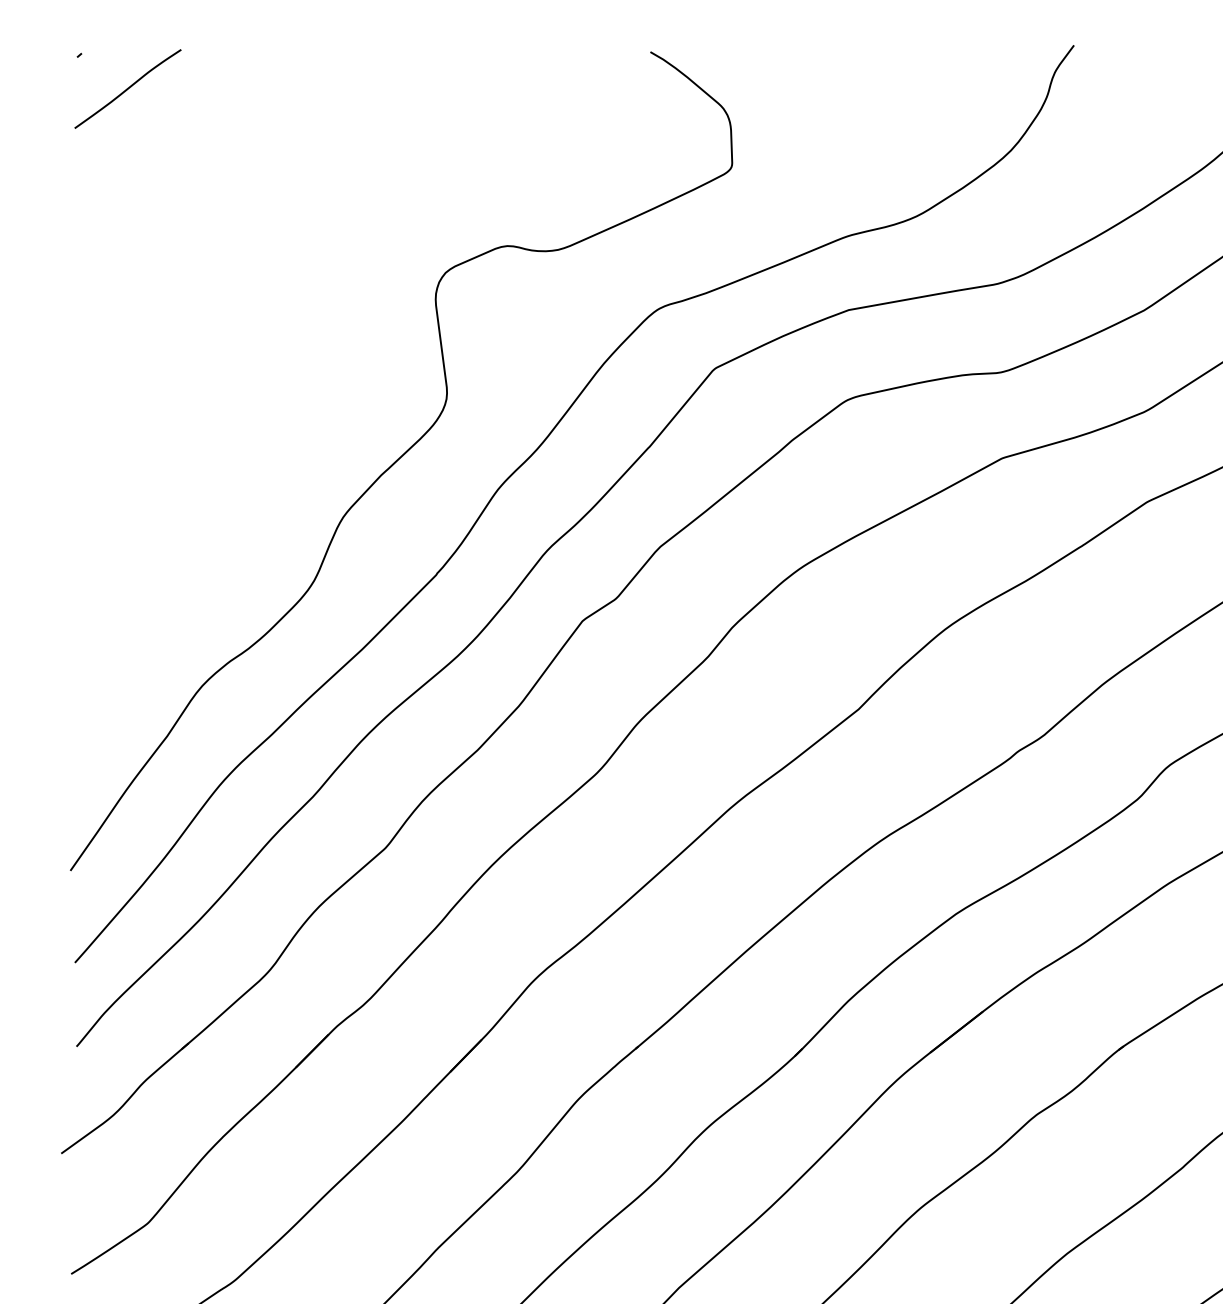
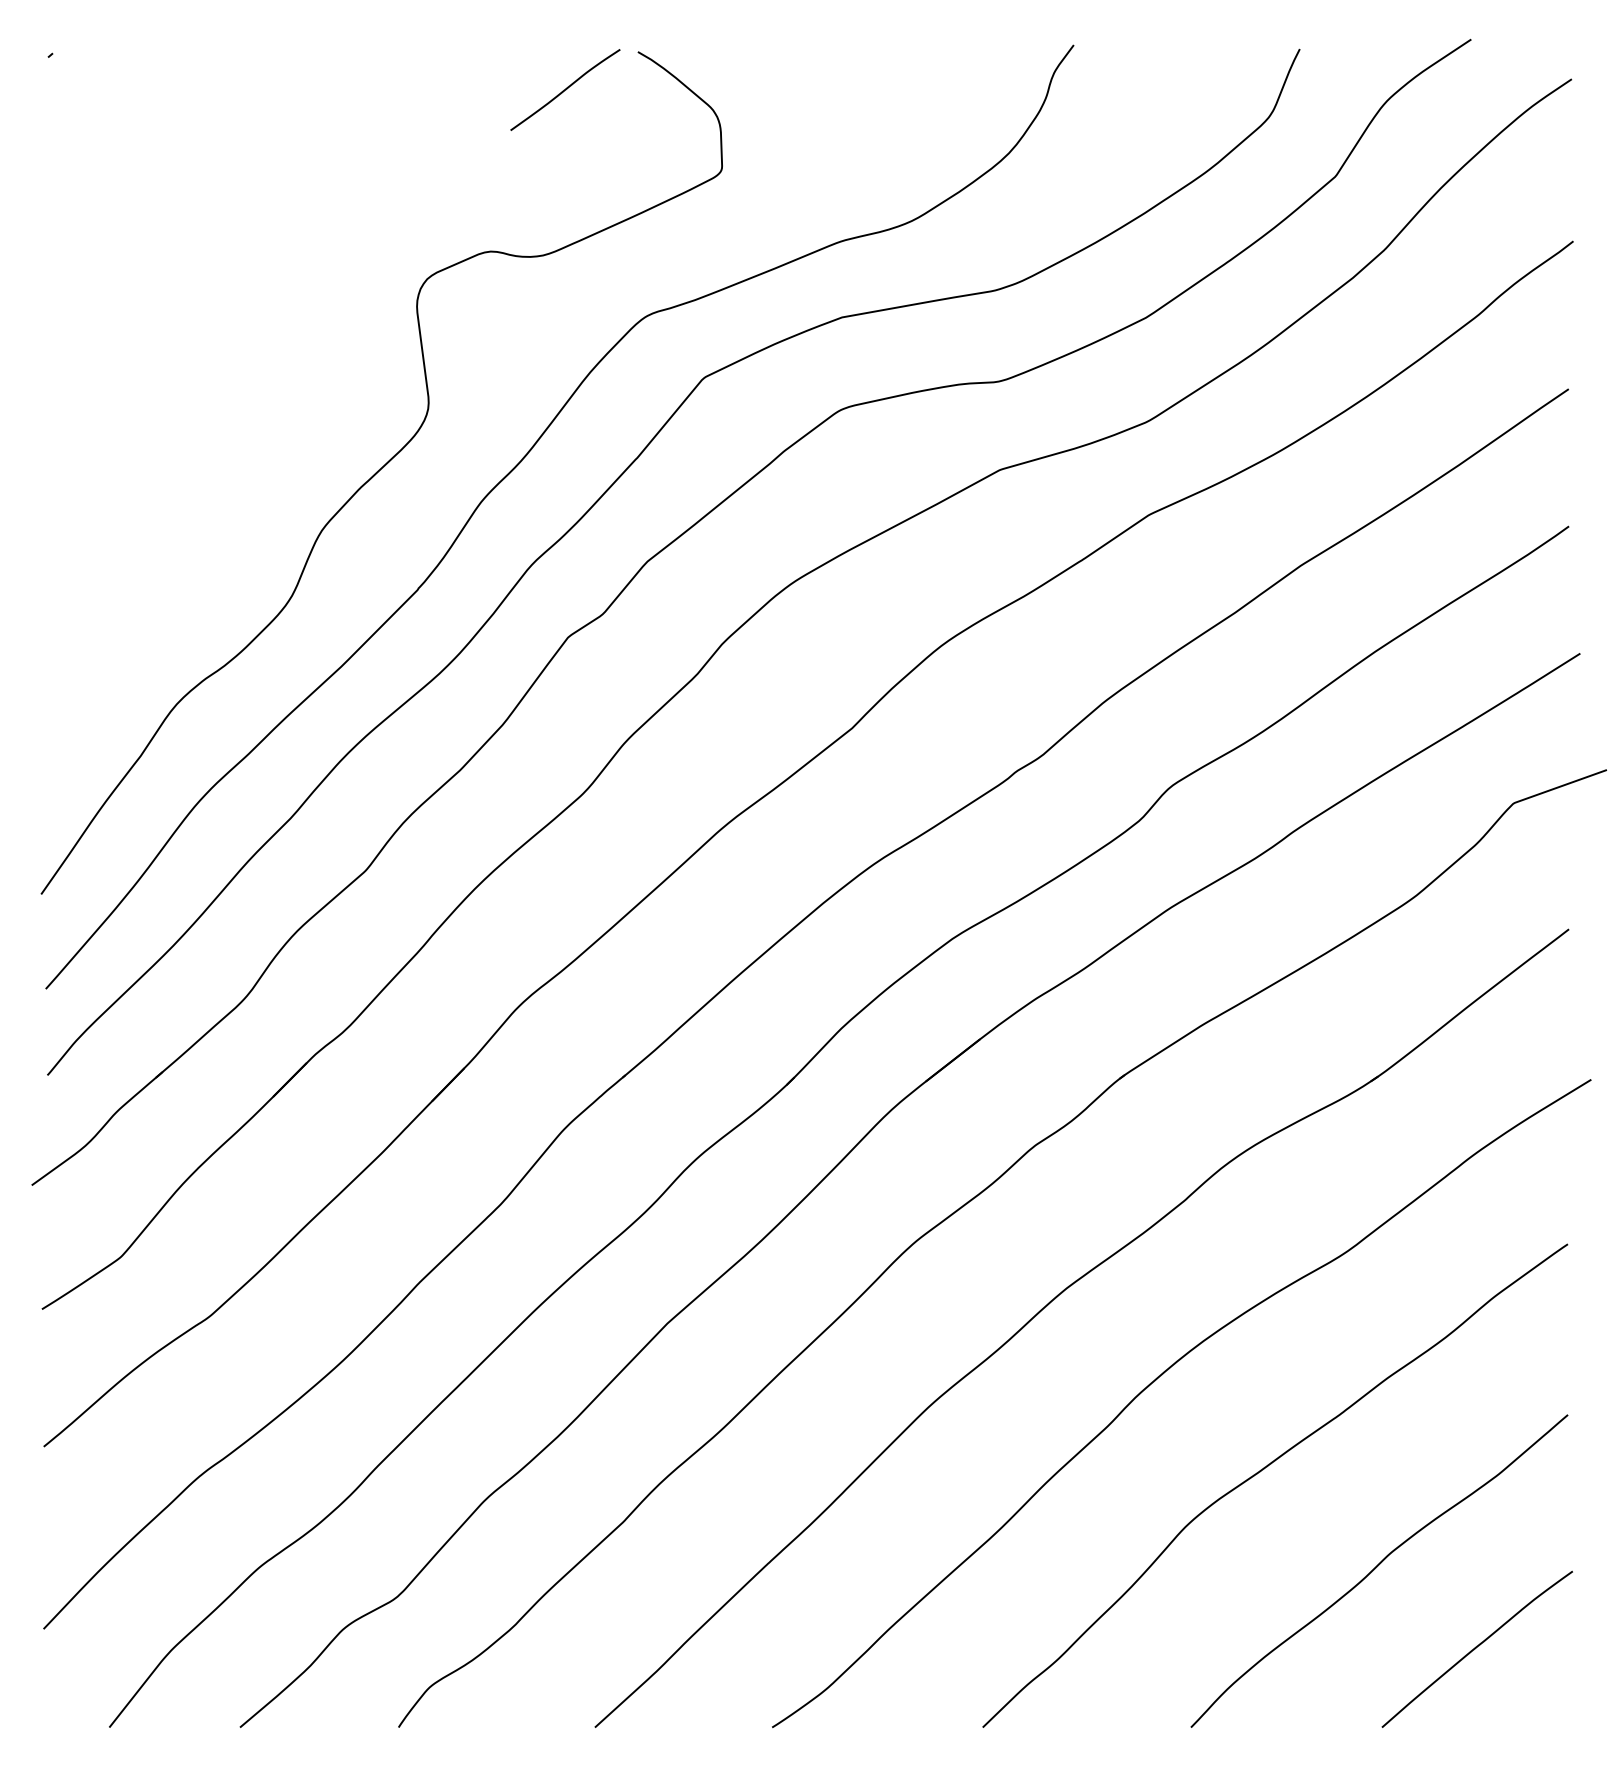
curve: (128, 88) -> (565, 89), moved

